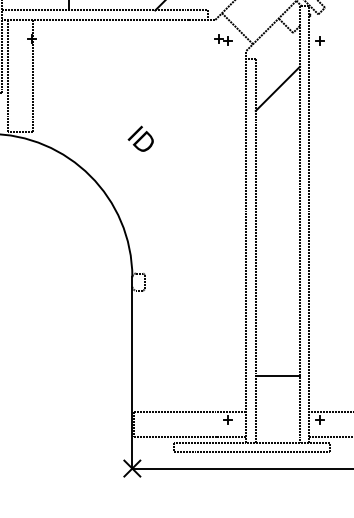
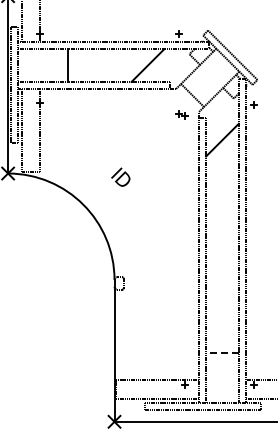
part: (222, 39) -> (181, 114), moved
line: (276, 376) -> (221, 353), solid -> dashed

